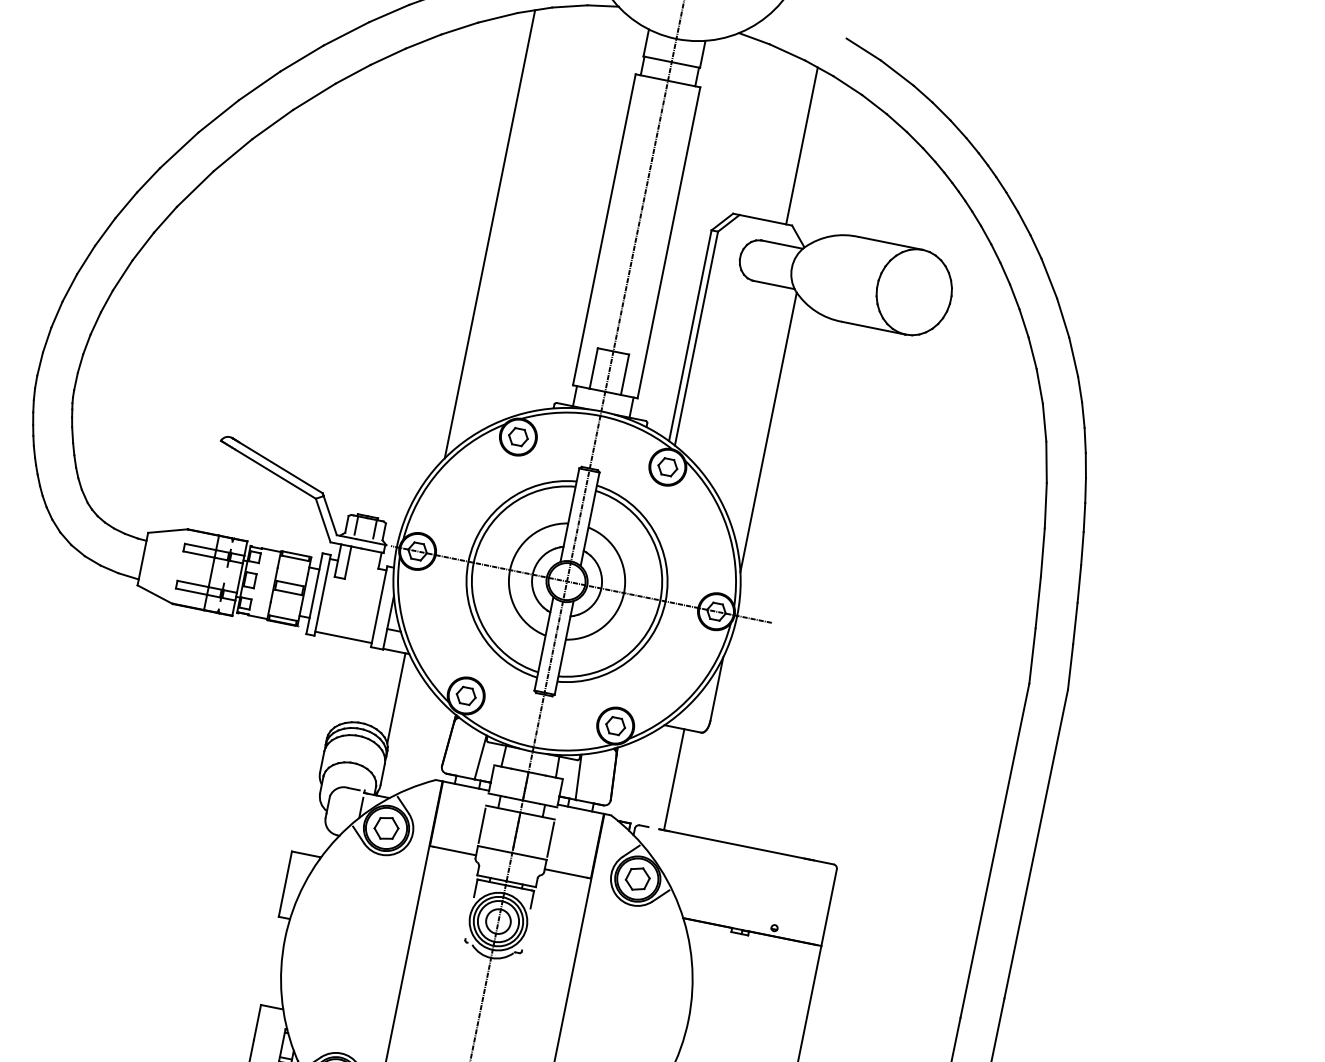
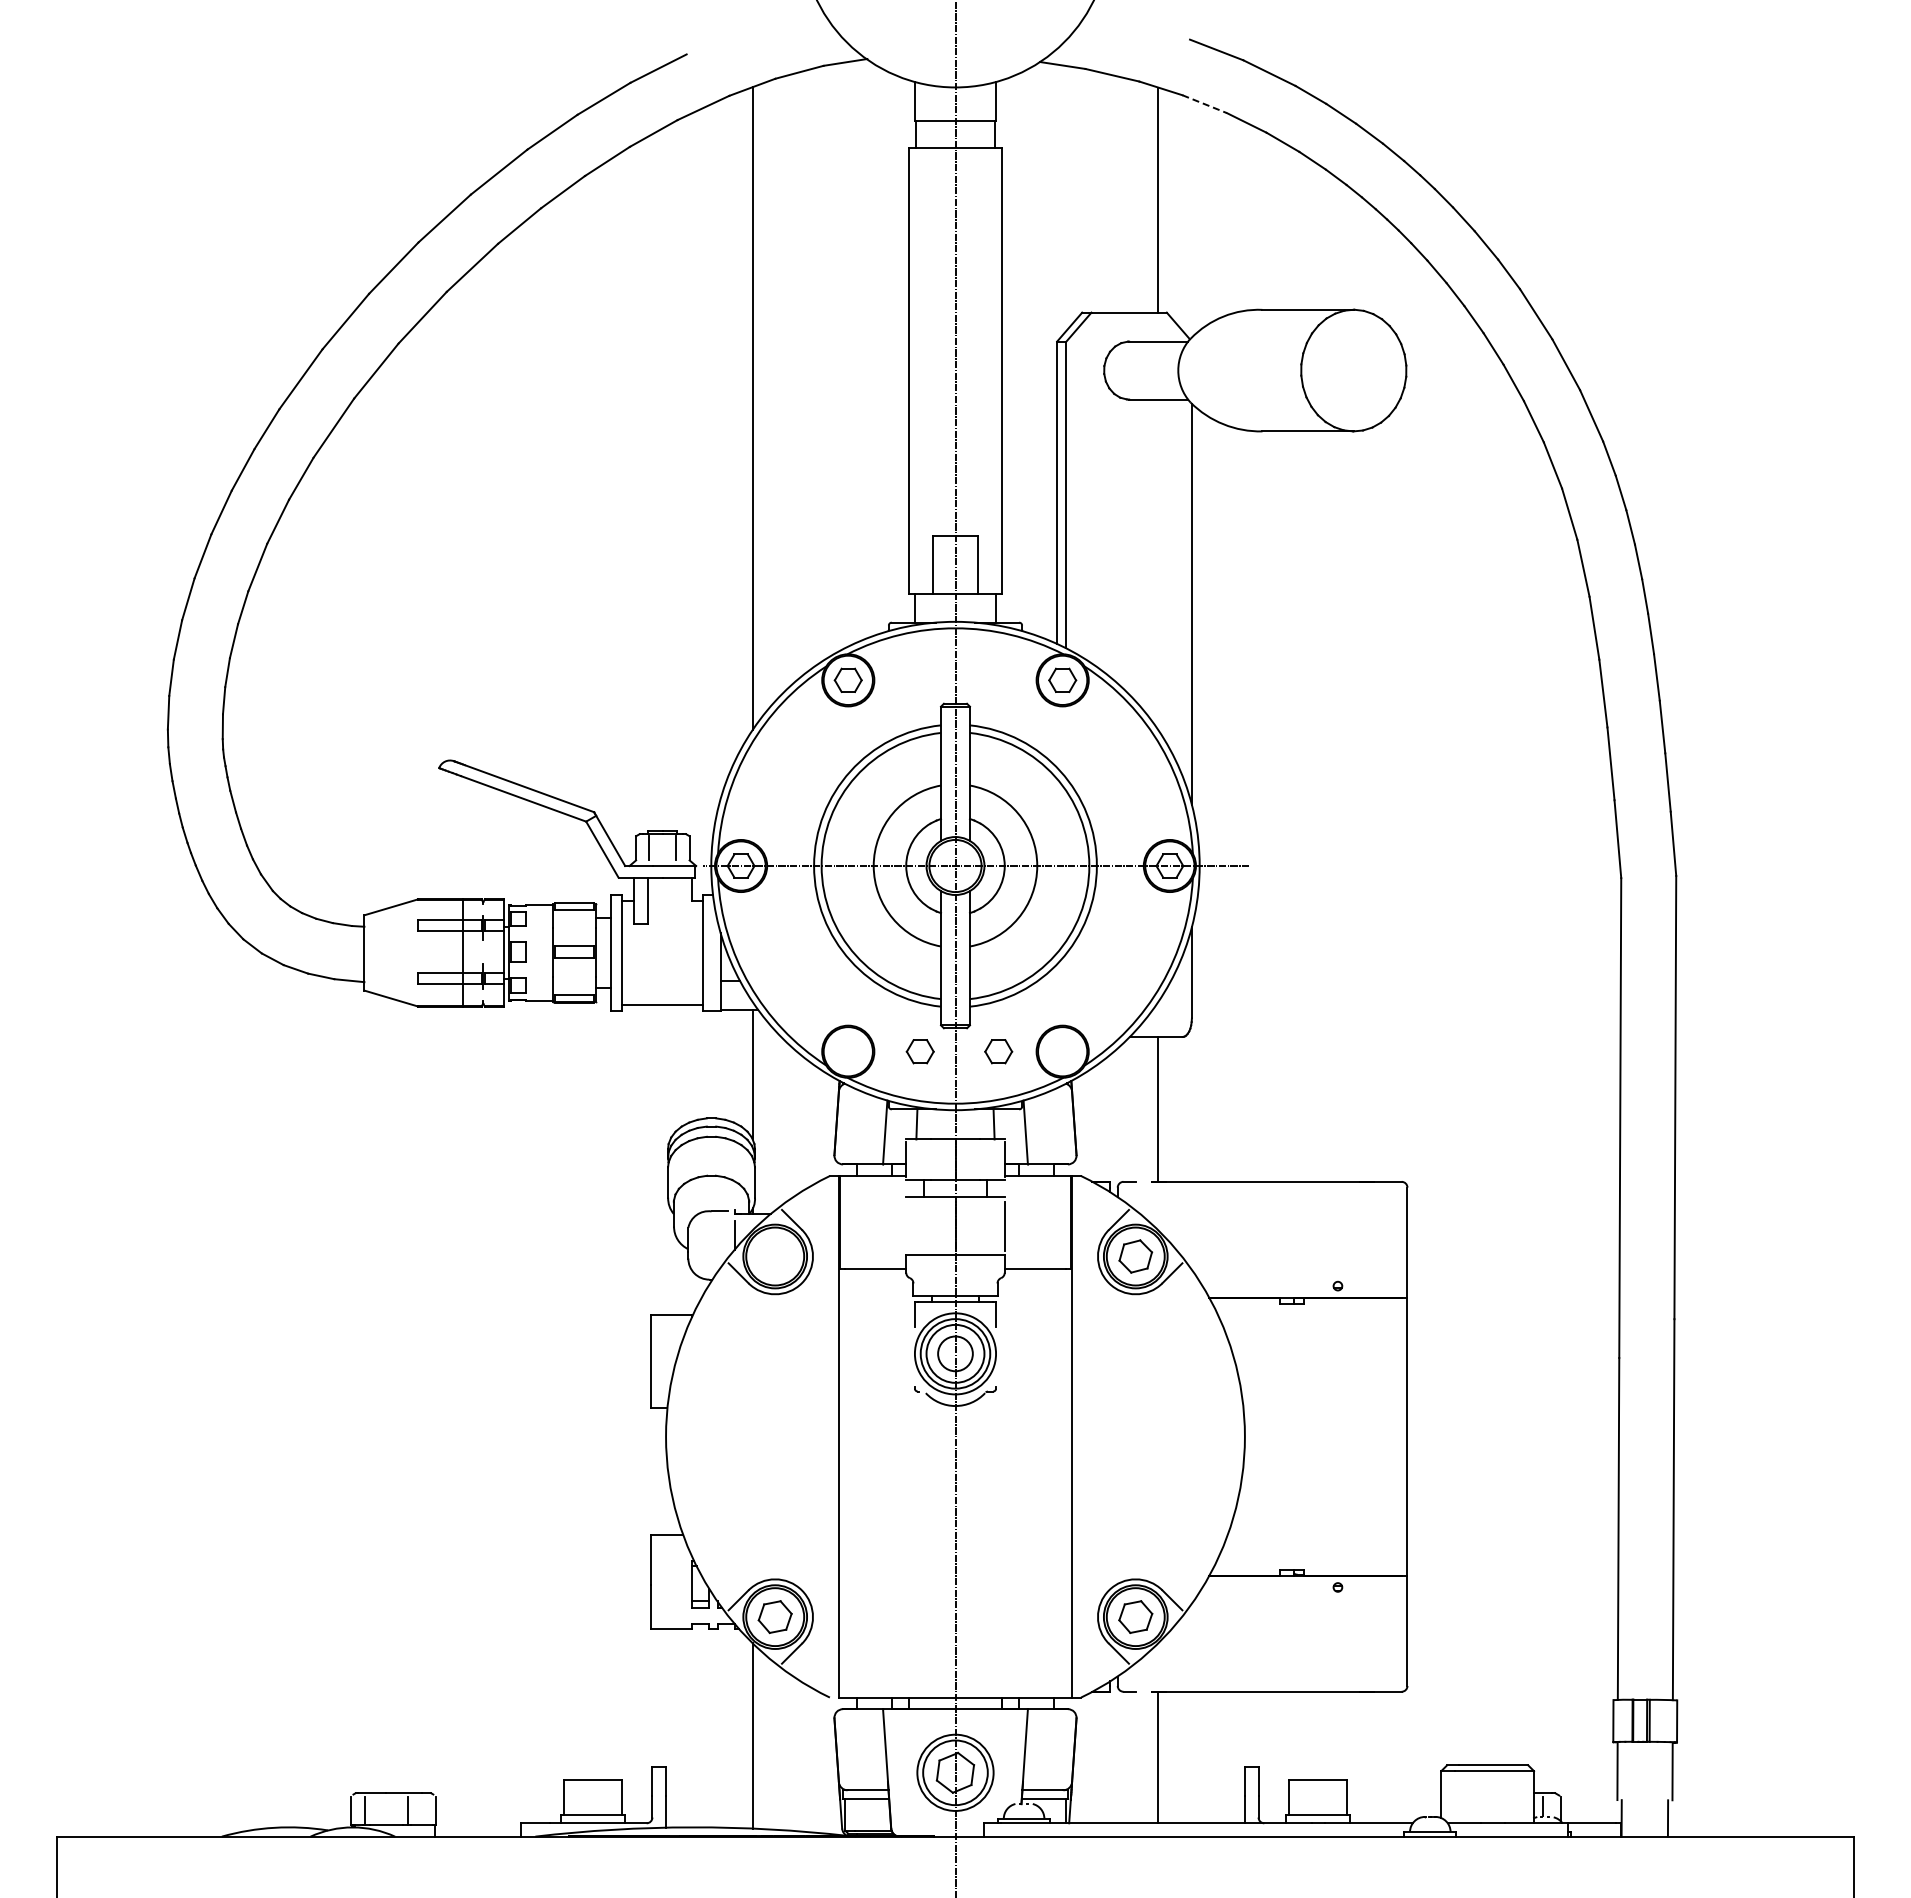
line: (848, 85) -> (1205, 104), solid -> dashed
part: (465, 695) -> (919, 1051), moved
part: (615, 725) -> (998, 1051), moved
line: (482, 825) -> (906, 1225), removed
part: (386, 828) -> (774, 1256), removed

